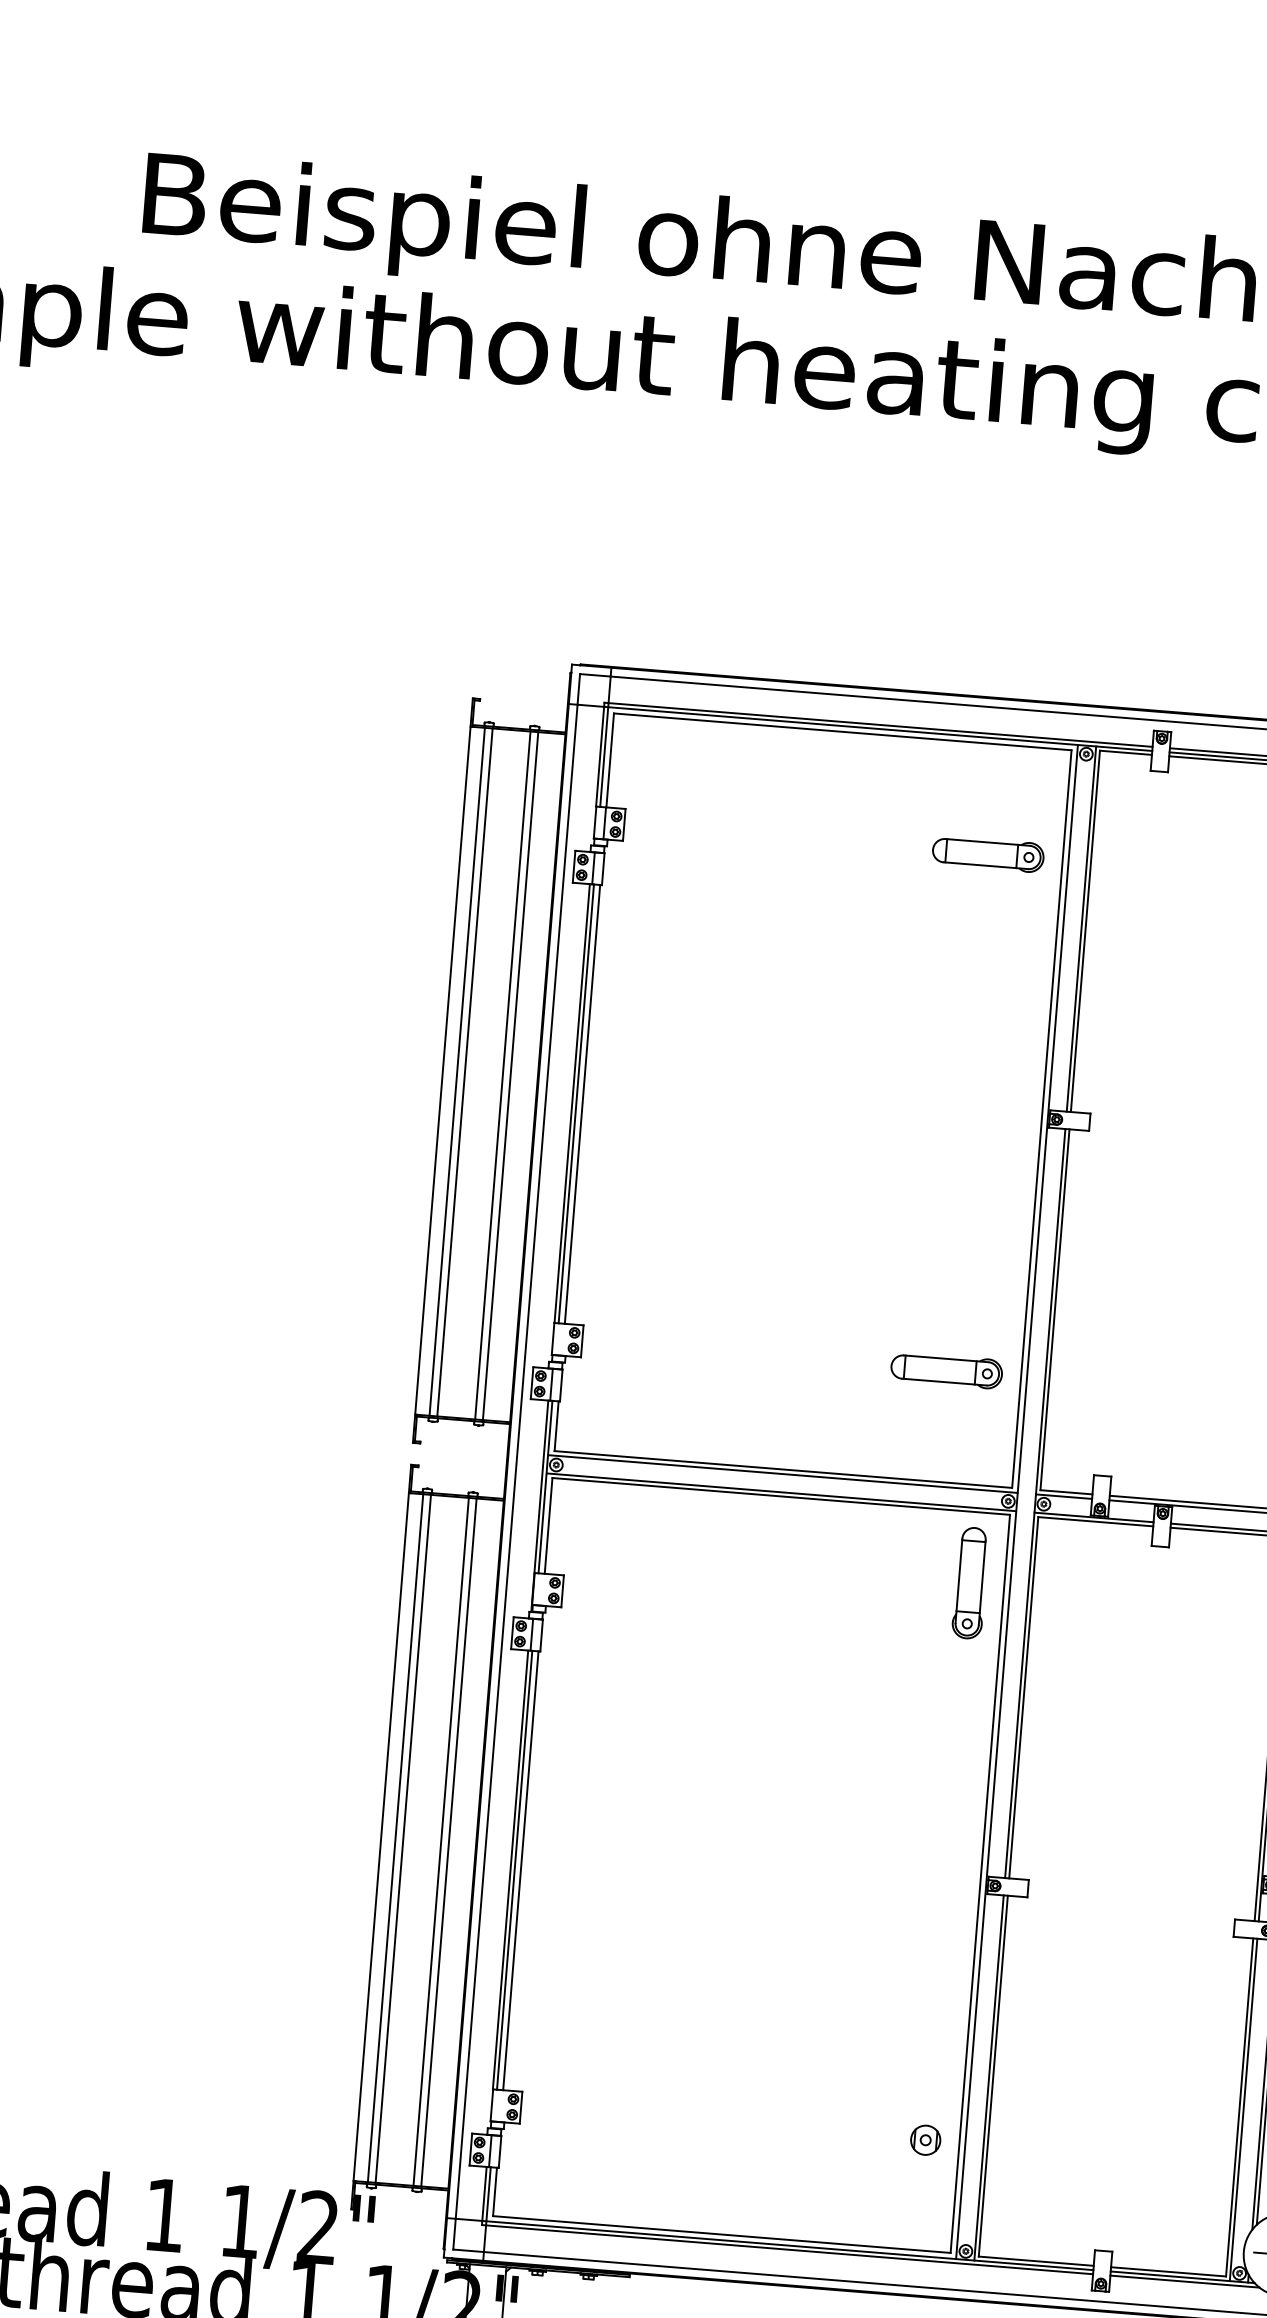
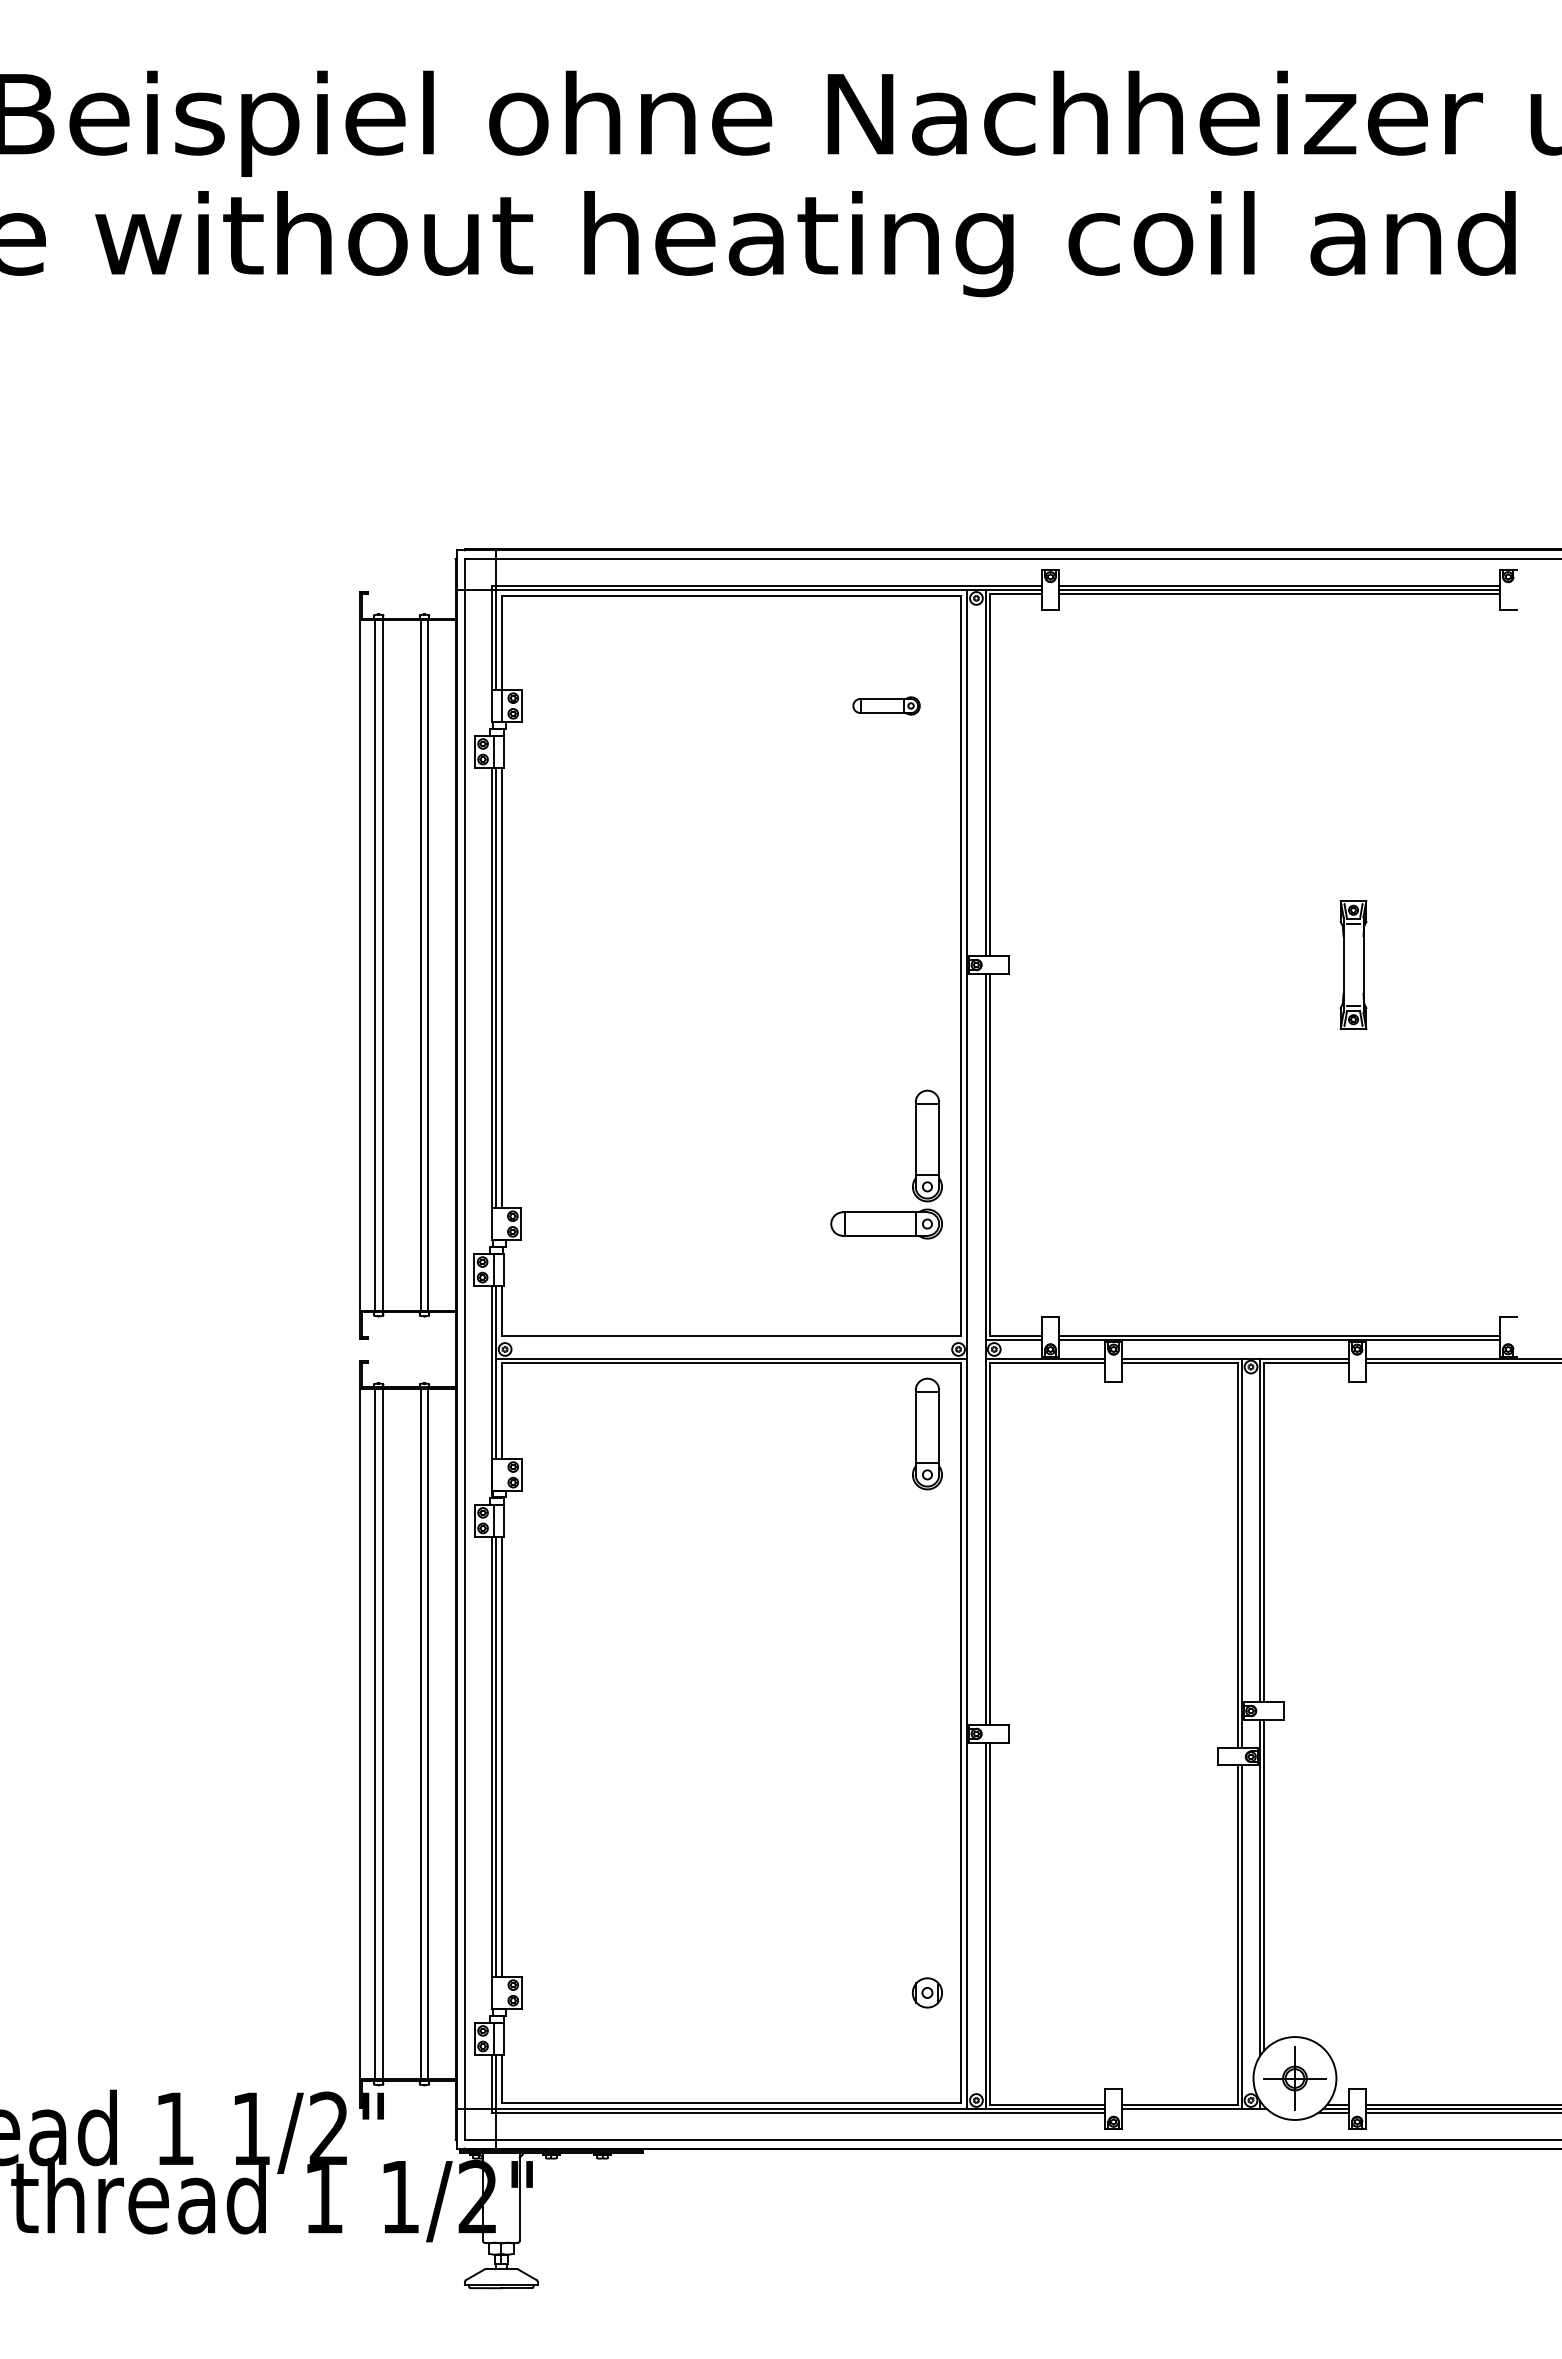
part: (988, 853) -> (886, 705), size x0.6
part: (993, 1295) -> (927, 1145), added
line: (782, 1474) -> (731, 1340), removed
line: (1184, 2282) -> (1196, 2113), removed

